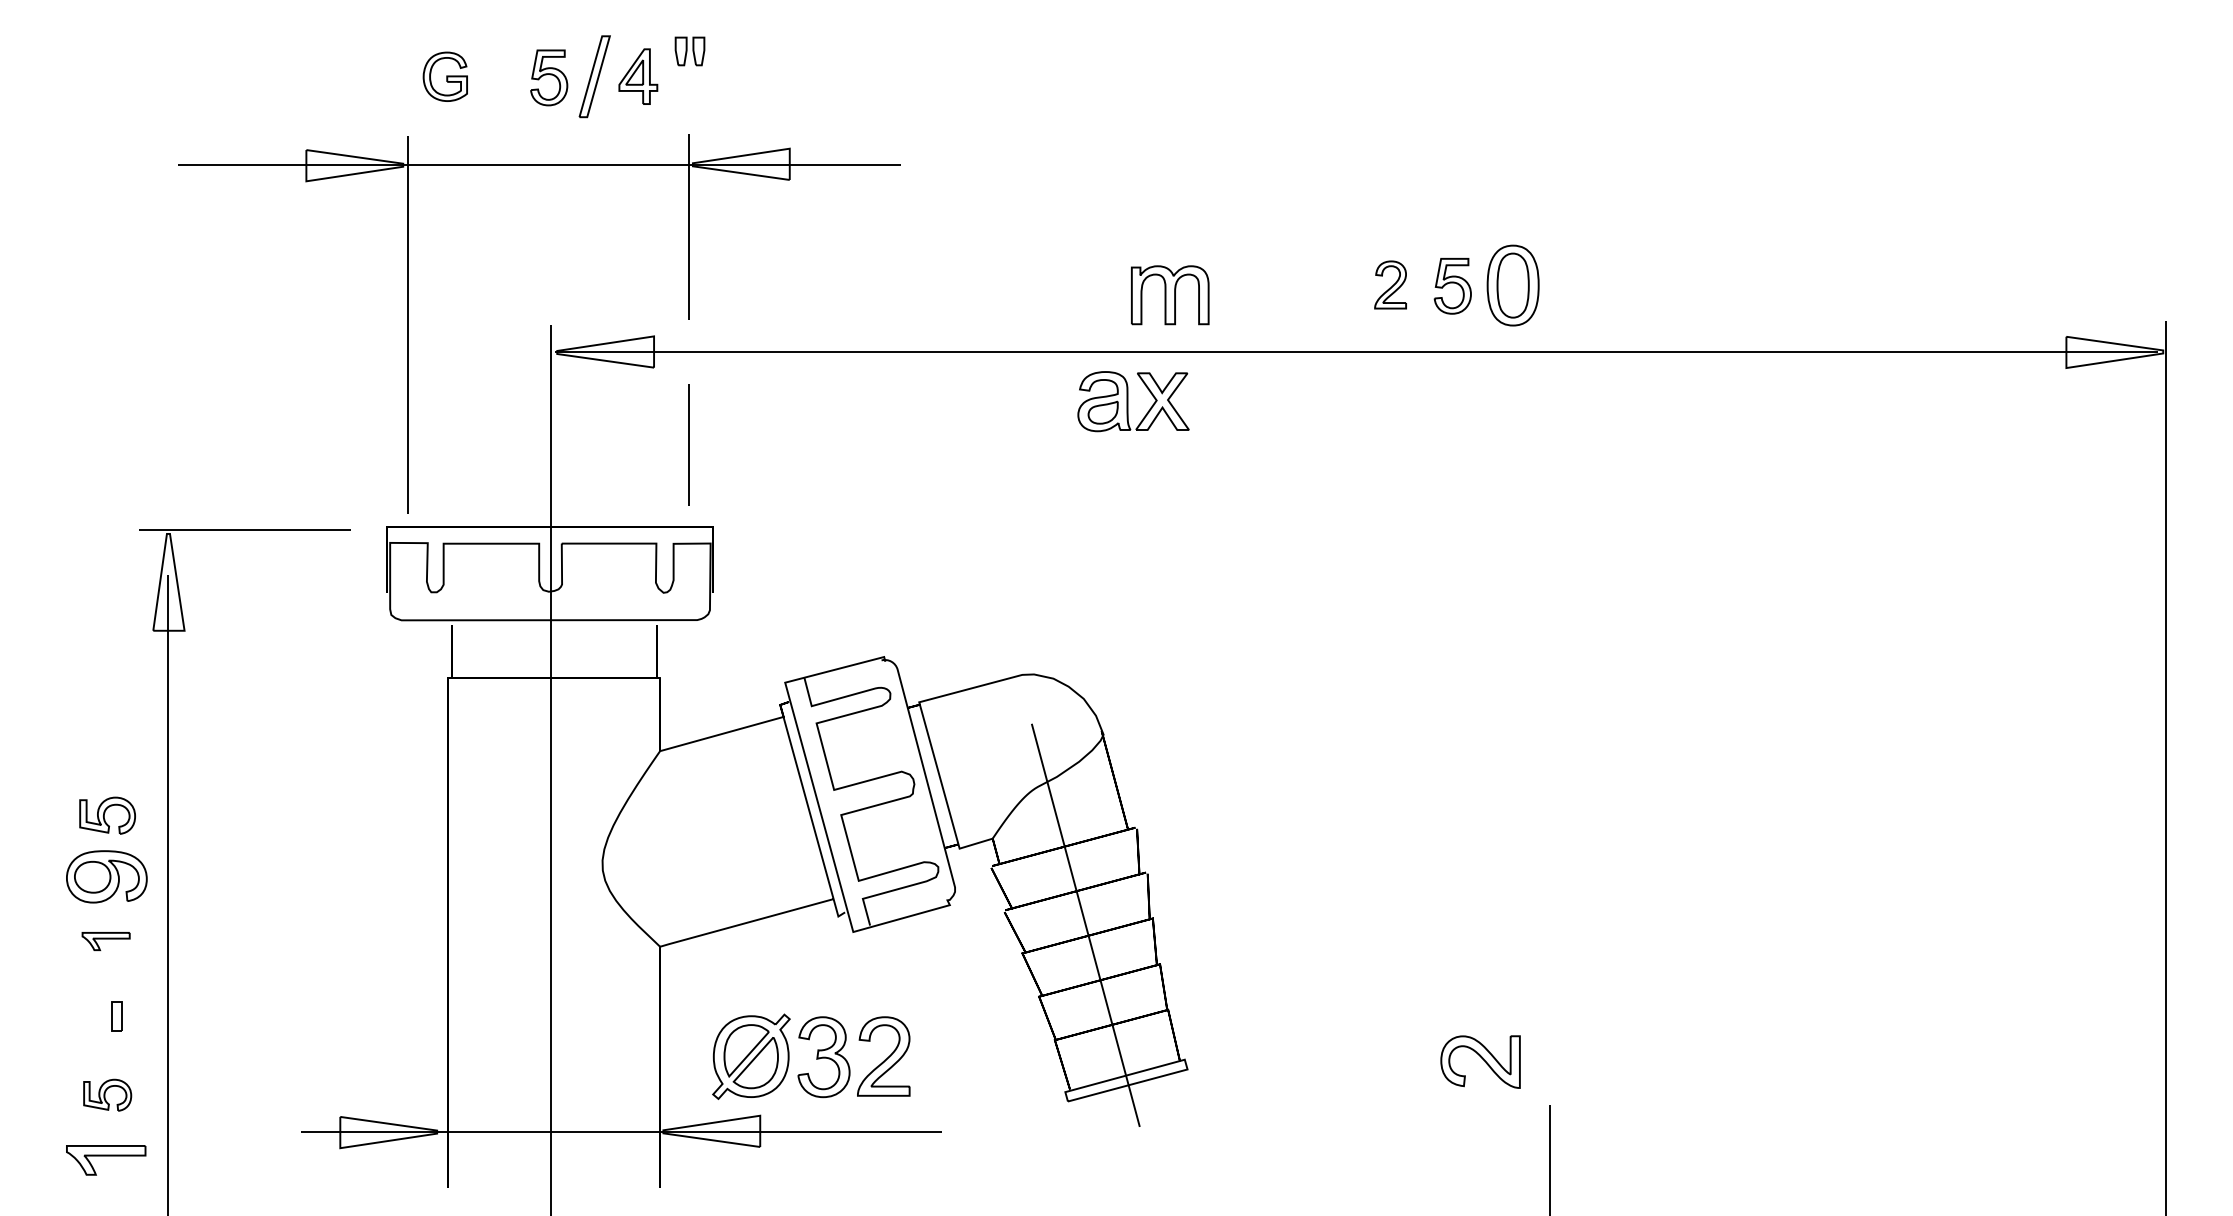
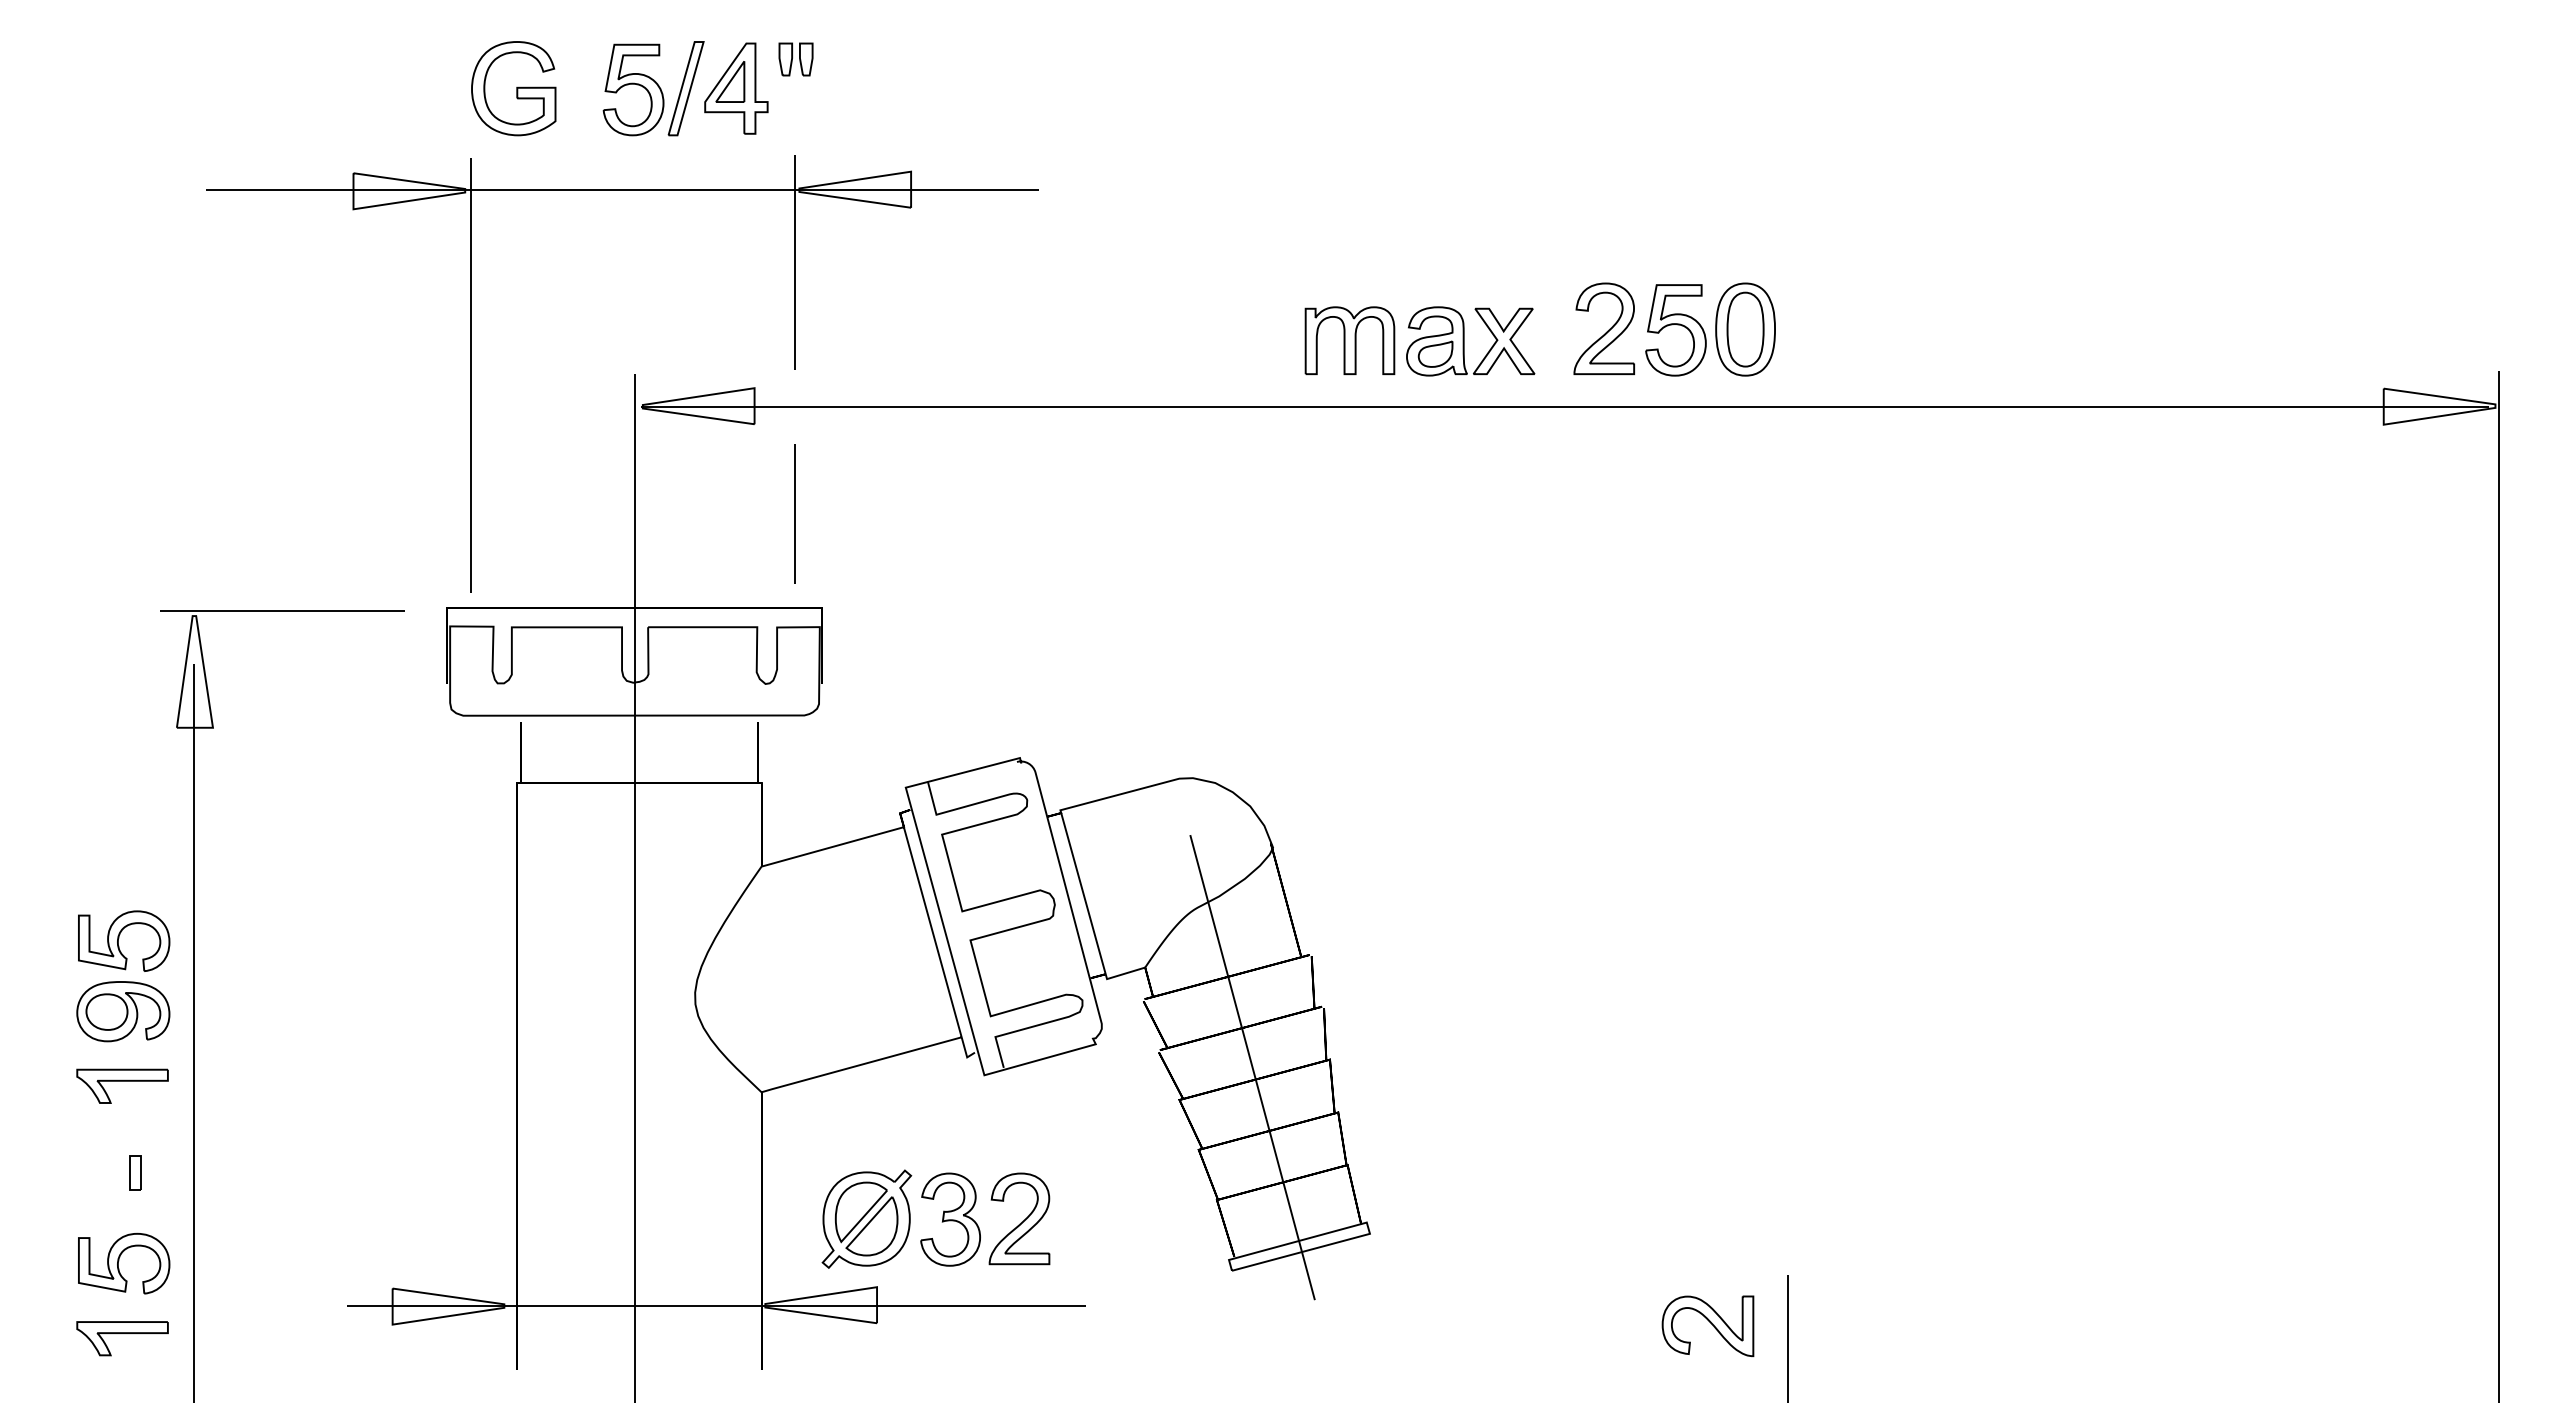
part: (445, 76) -> (513, 88), size x1.67
part: (638, 76) -> (736, 88), size x1.43
part: (549, 77) -> (633, 89), size x1.43
part: (1390, 284) -> (1603, 328), size x1.67
part: (1452, 286) -> (1675, 330), size x1.43
part: (1133, 401) -> (1470, 341), moved
part: (107, 815) -> (124, 940), size x1.43
part: (106, 940) -> (122, 1085), size x1.67
part: (1480, 1062) -> (1707, 1326), moved
part: (107, 1095) -> (124, 1263), size x1.67

